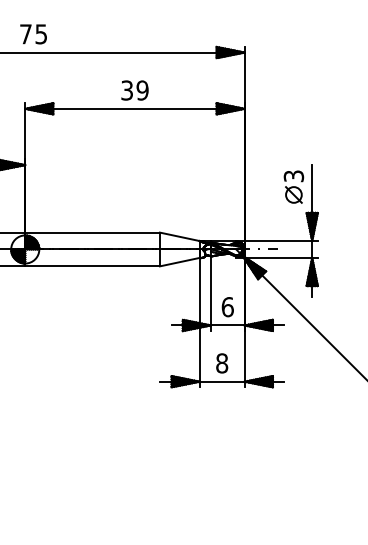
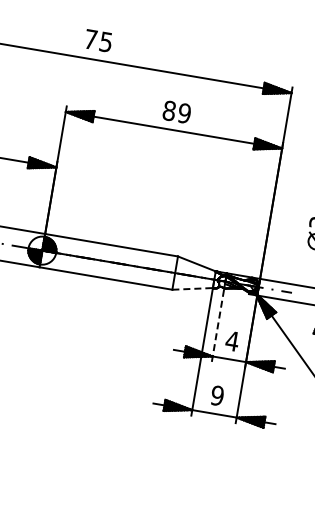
text: (33, 34) -> (98, 41), moved
text: (127, 90) -> (169, 110), 39 -> 89
line: (180, 262) -> (193, 289), solid -> dashed
line: (210, 294) -> (217, 325), solid -> dashed
text: (227, 307) -> (232, 341), 6 -> 4
text: (222, 363) -> (217, 395), 8 -> 9

